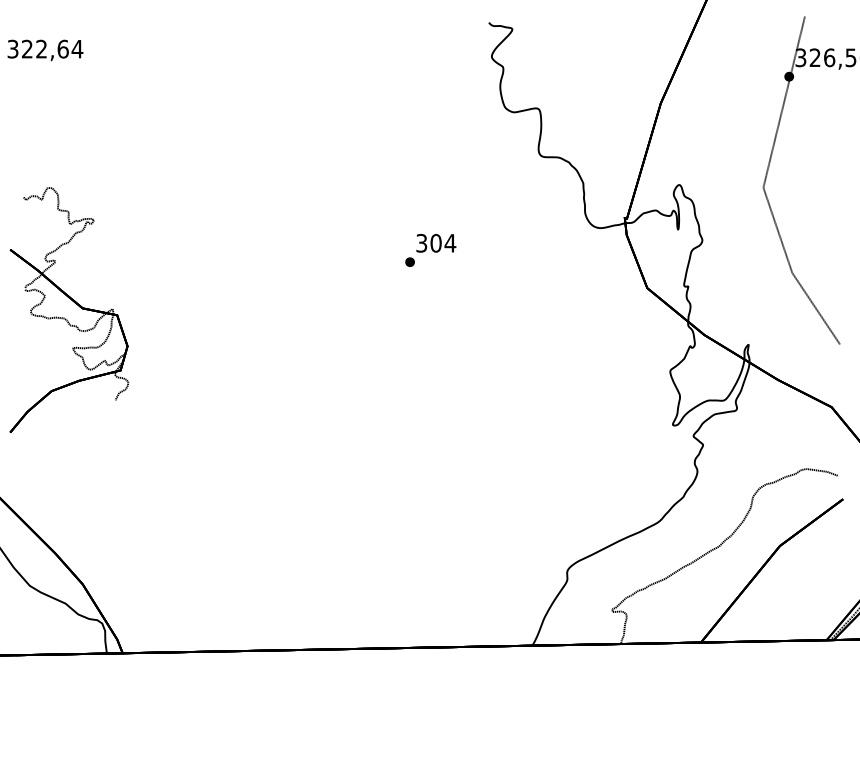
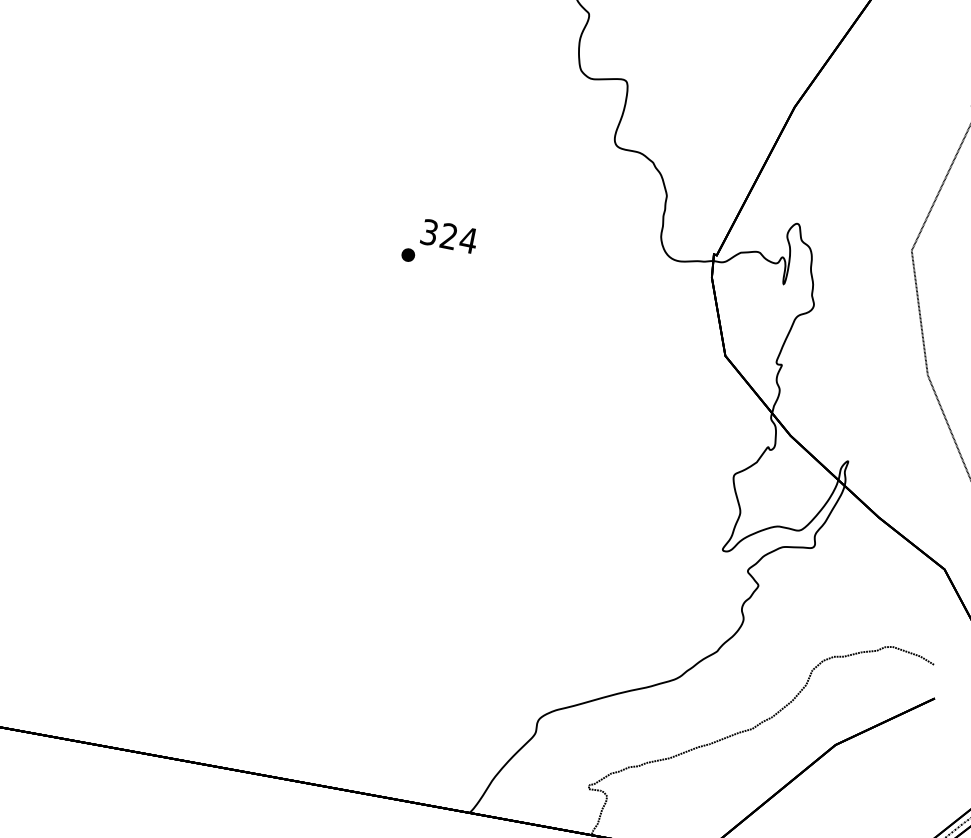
text: (435, 243) -> (448, 236), 304 -> 324

